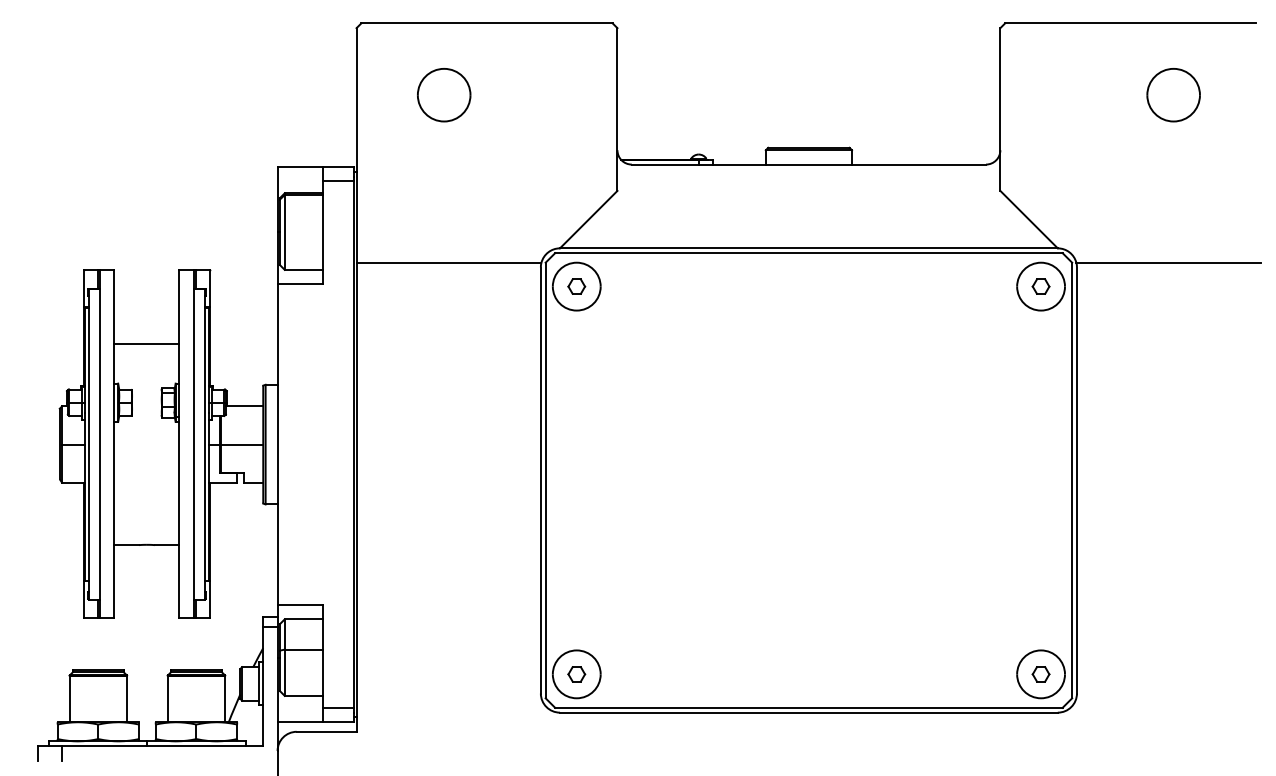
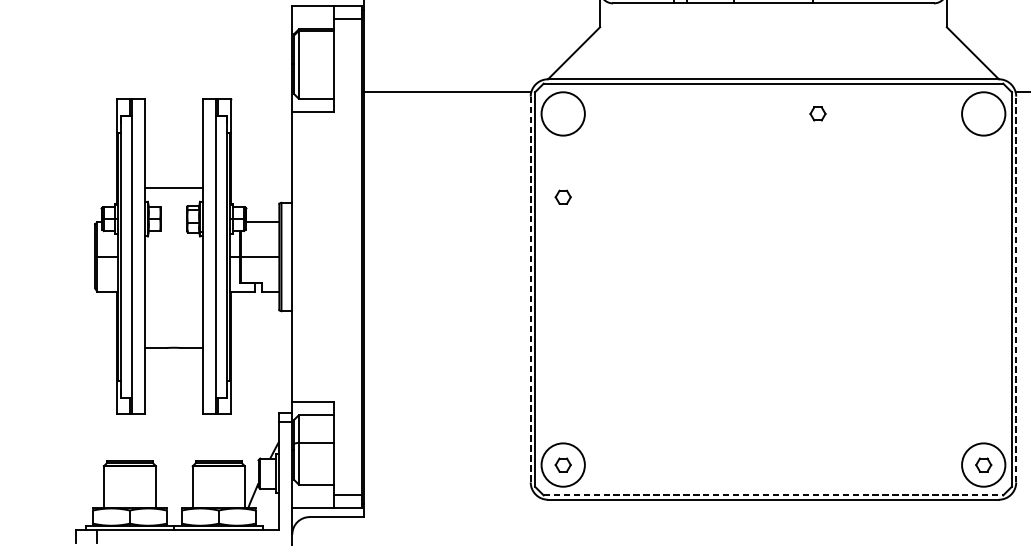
part: (576, 286) -> (563, 197), moved
part: (1040, 286) -> (817, 113), moved
line: (146, 344) -> (173, 188), moved
line: (1076, 480) -> (1015, 289), solid -> dashed
line: (540, 481) -> (530, 290), solid -> dashed
line: (808, 707) -> (773, 495), solid -> dashed

